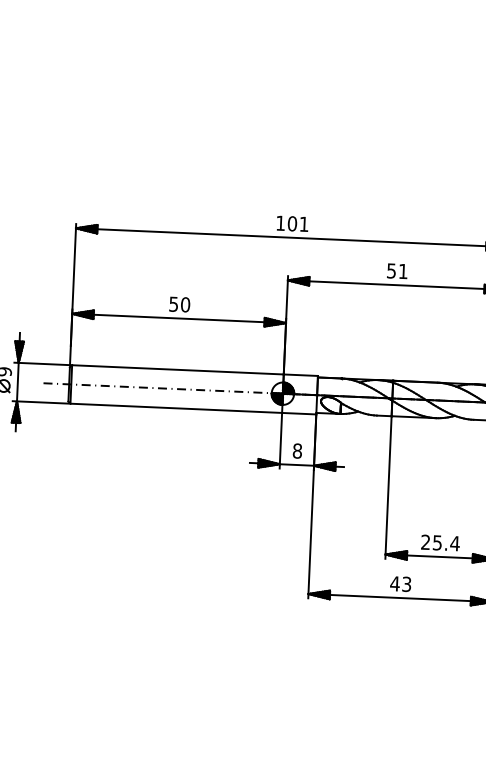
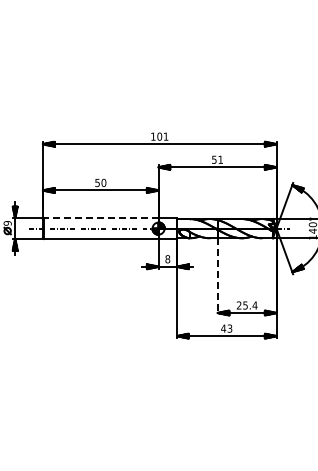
line: (176, 370) -> (100, 218), solid -> dashed
line: (387, 486) -> (217, 276), solid -> dashed

